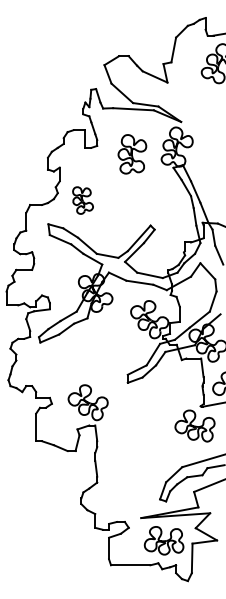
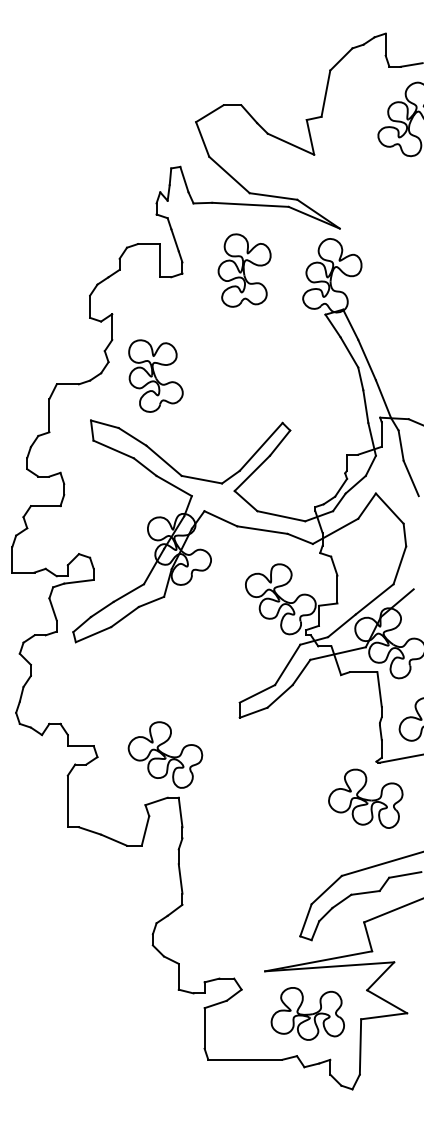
part: (132, 154) -> (244, 270), moved
part: (82, 200) -> (154, 375), size x1.43

